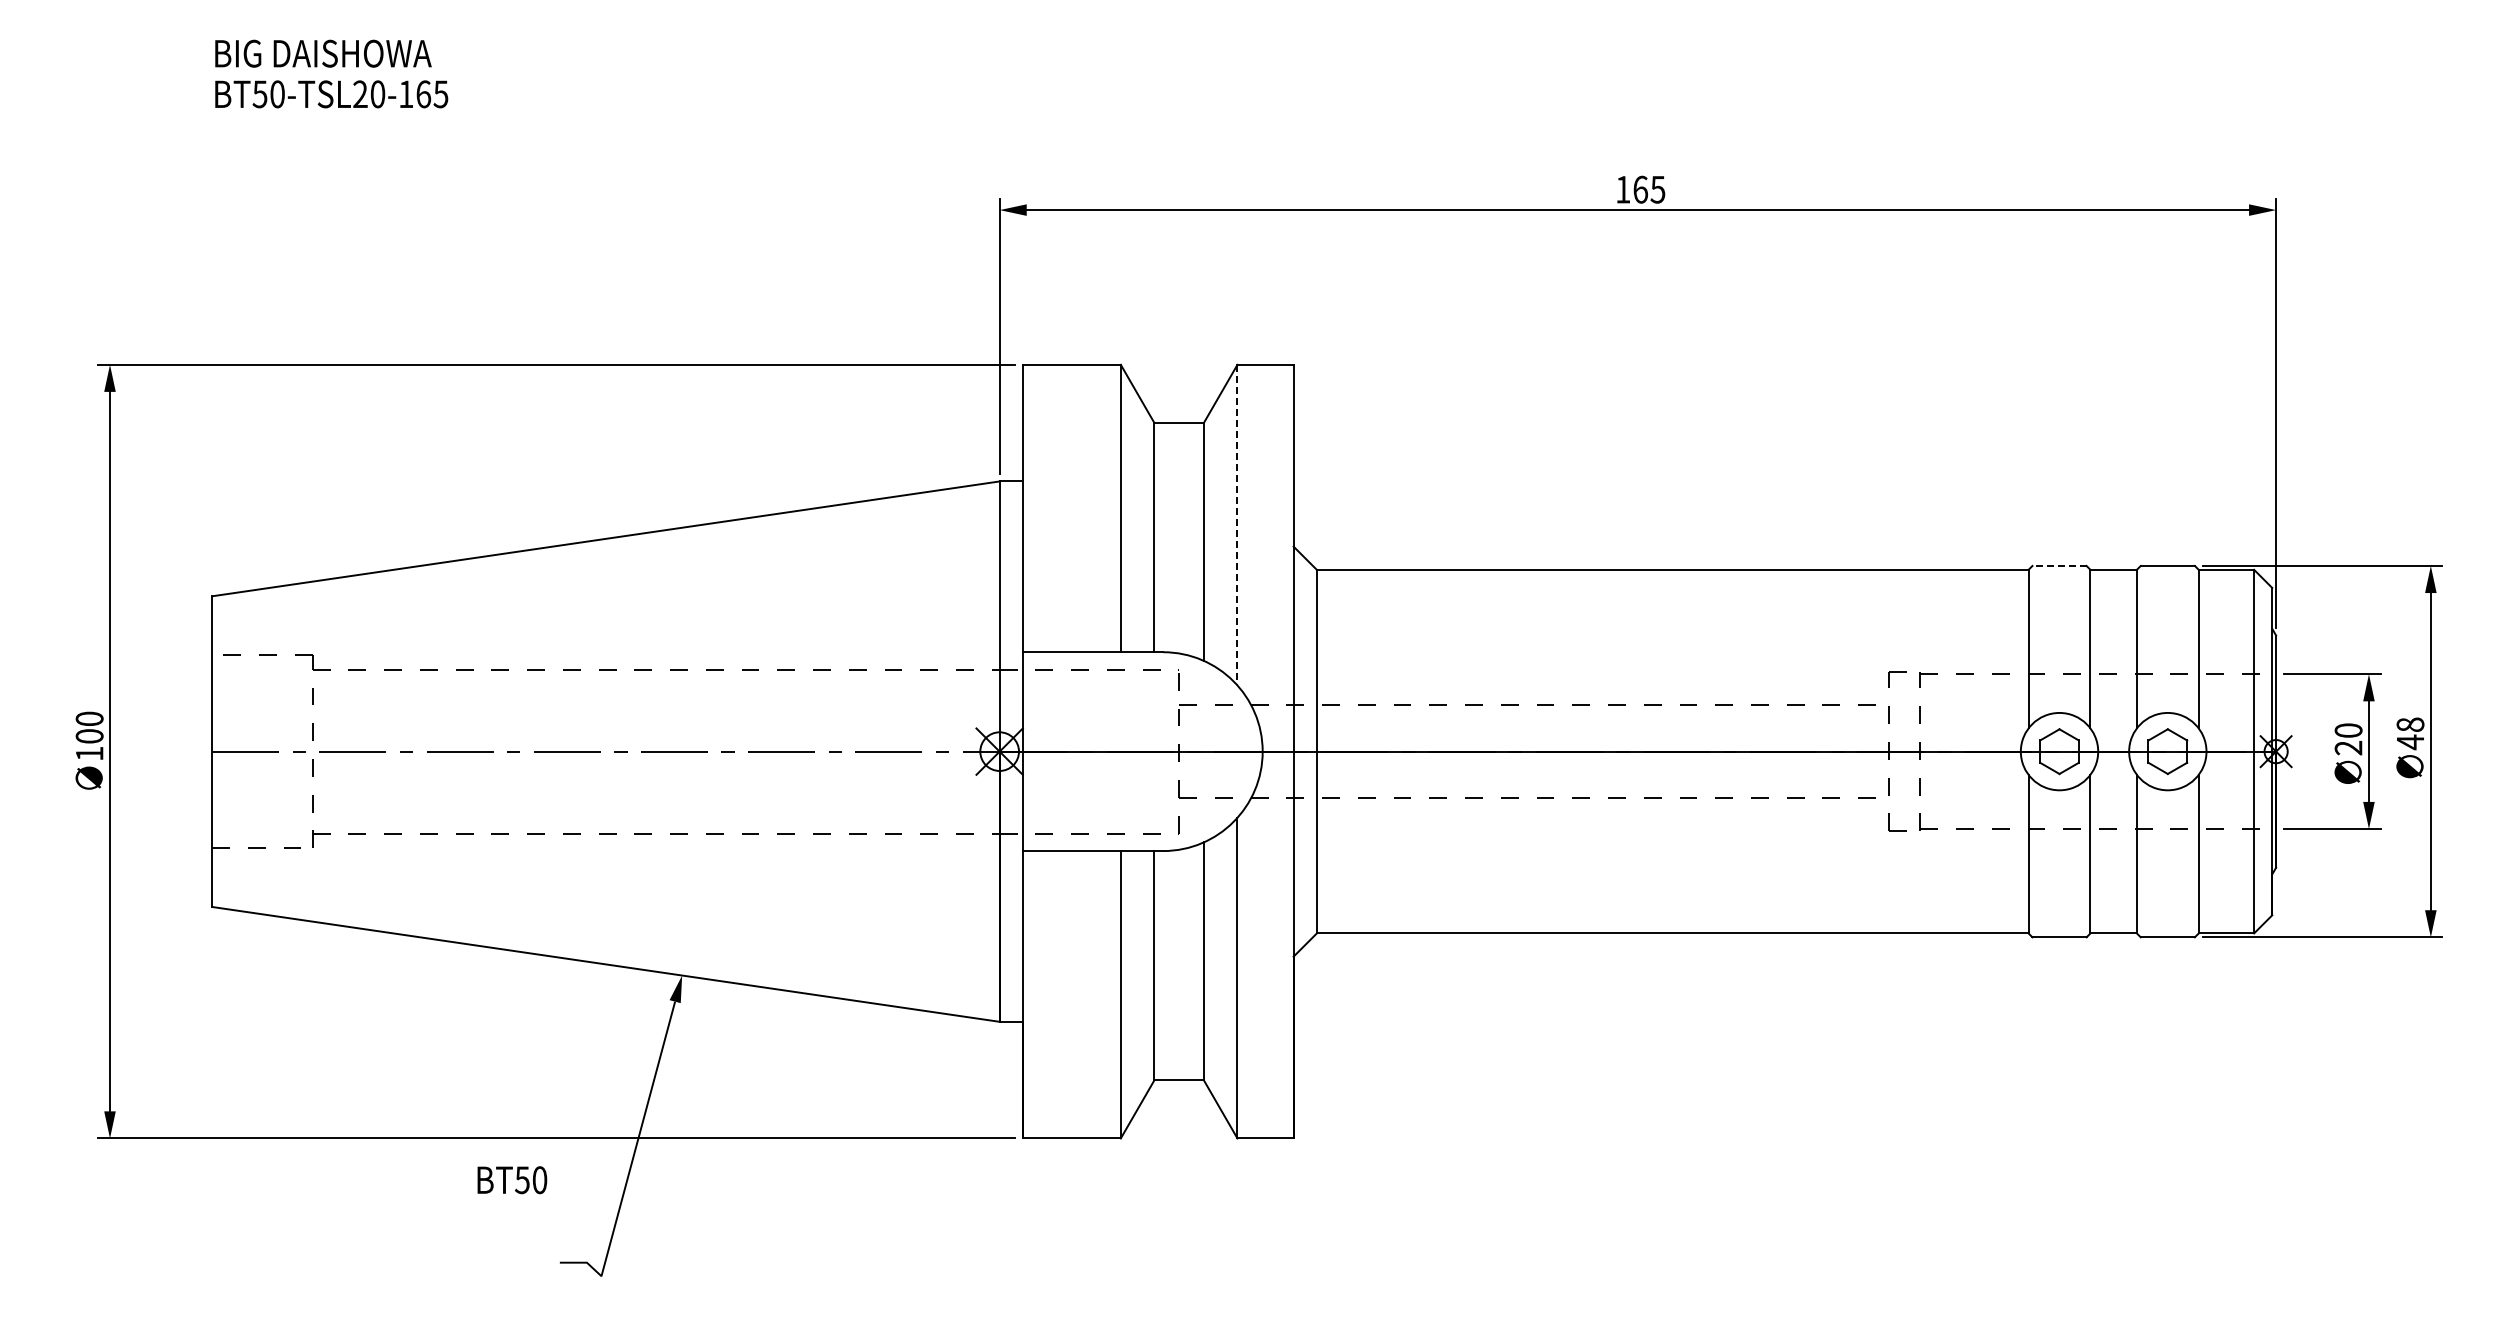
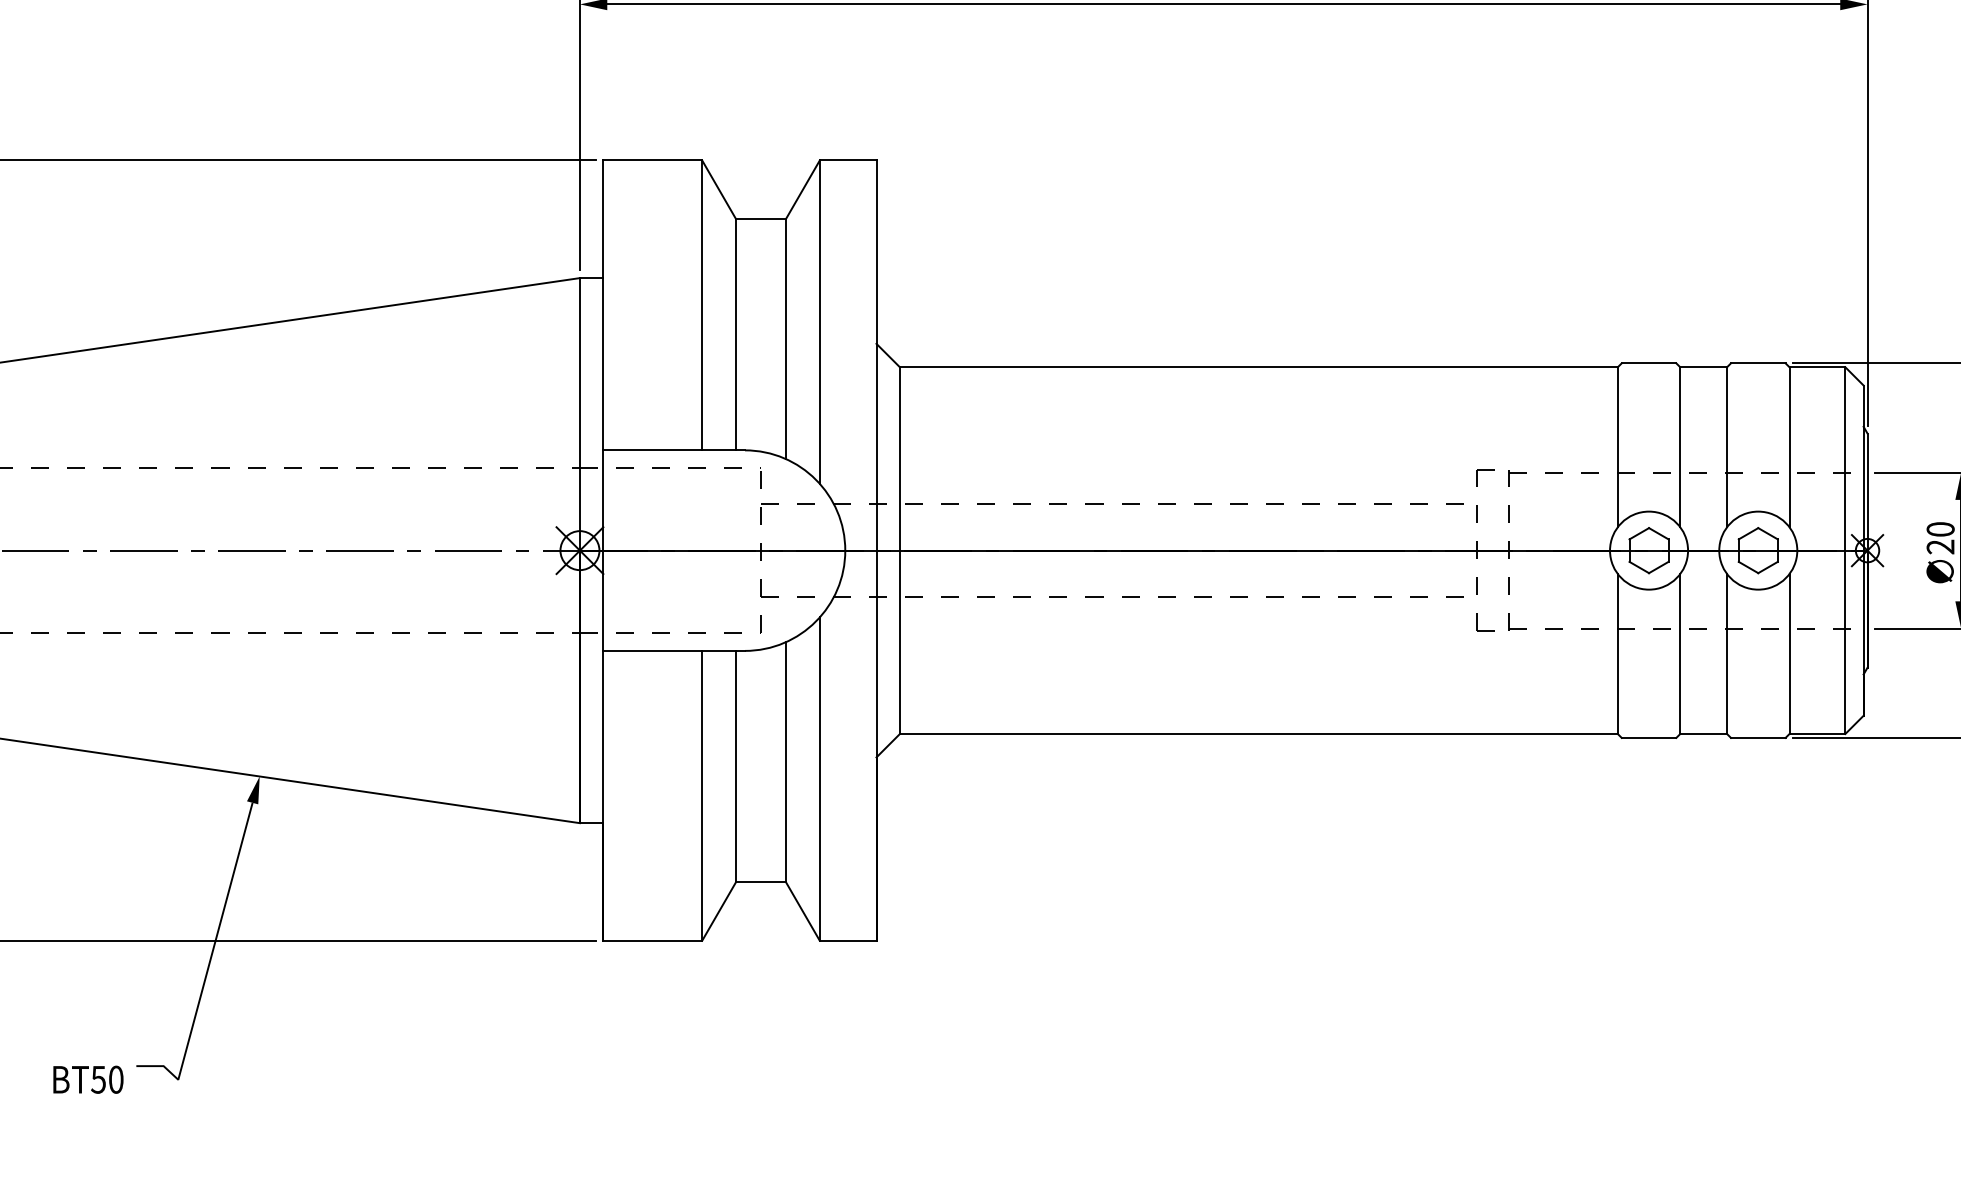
line: (1237, 525) -> (819, 322), dashed -> solid
line: (2059, 565) -> (1649, 362), dashed -> solid
text: (512, 1180) -> (88, 1080), moved

